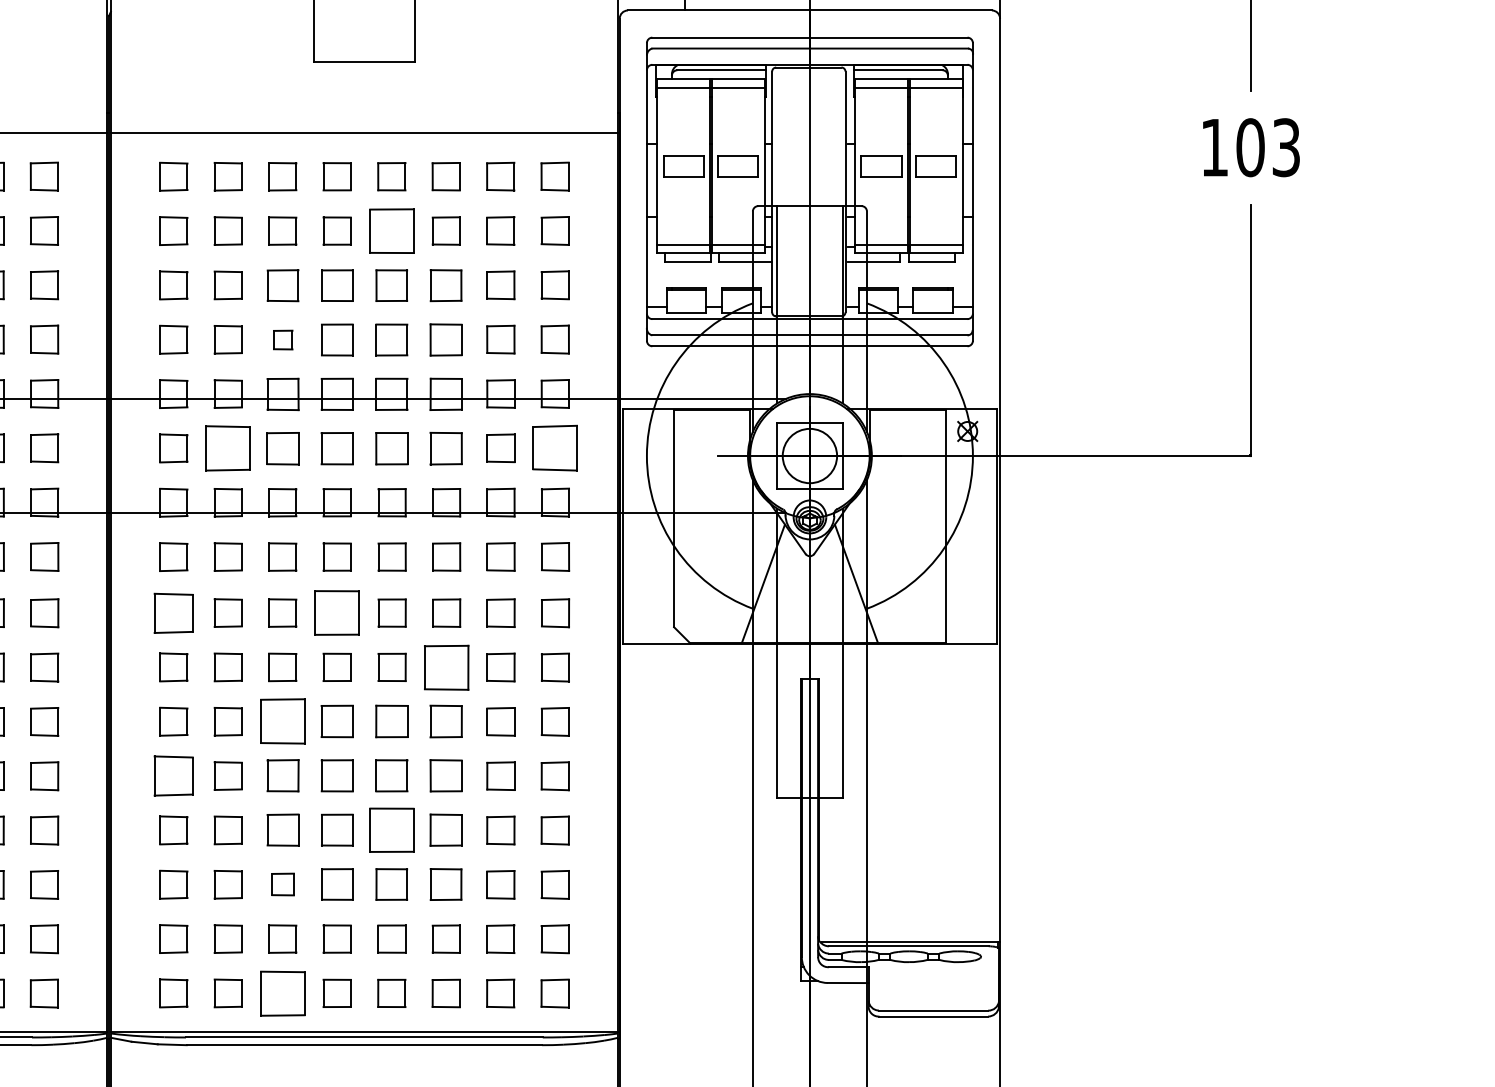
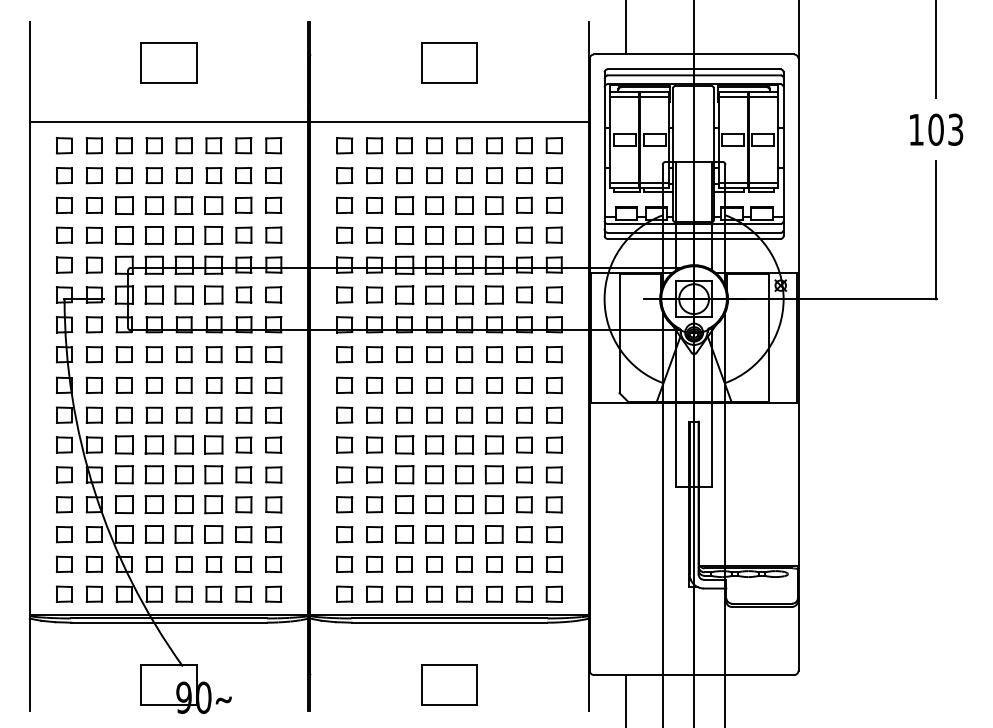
part: (391, 230) -> (464, 175), size x0.62
part: (282, 340) -> (404, 235), size x1.67
part: (227, 447) -> (374, 294), size x0.62
part: (555, 447) -> (554, 294), size x0.62
part: (173, 611) -> (344, 384), size x0.71
part: (337, 613) -> (434, 385), size x0.62
part: (446, 666) -> (494, 414), size x0.62
part: (282, 720) -> (404, 444), size x0.71
part: (173, 775) -> (344, 474), size x0.71
part: (391, 829) -> (464, 504), size x0.71
part: (282, 884) -> (404, 534), size x1.43
part: (282, 992) -> (404, 593), size x0.62

